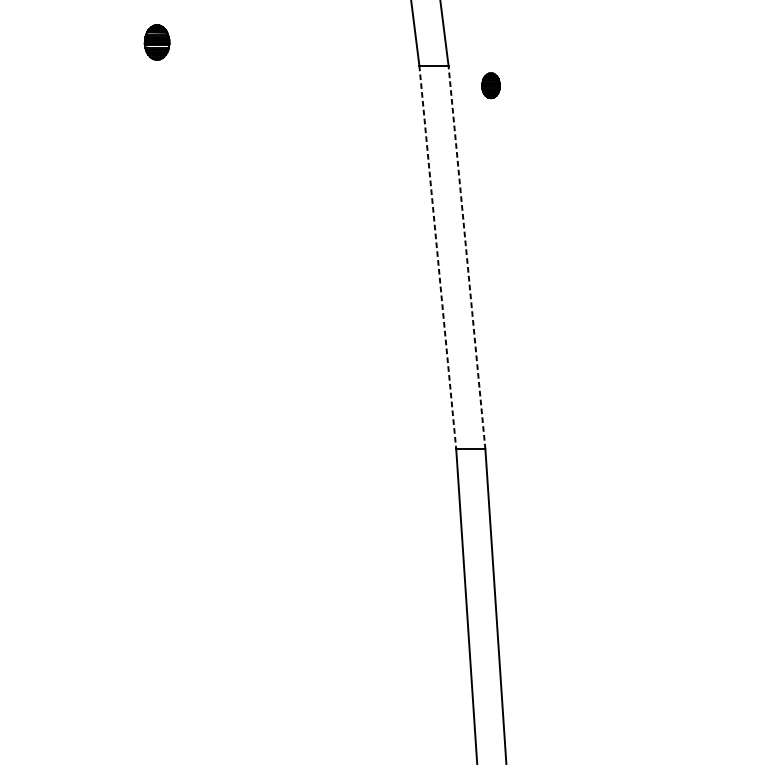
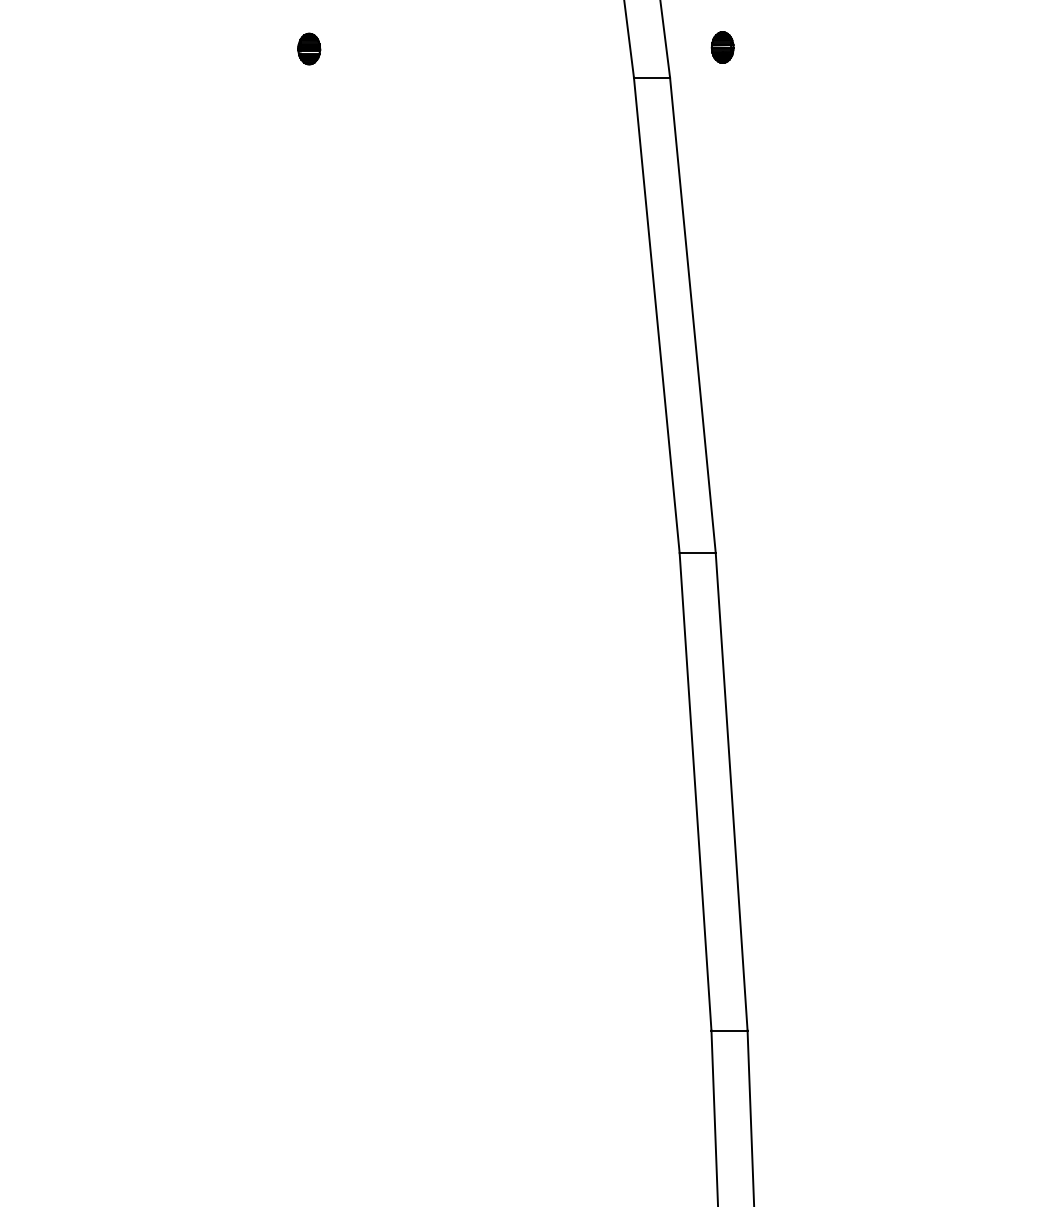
part: (157, 42) -> (309, 48), size x0.71
part: (490, 85) -> (722, 47), moved
line: (437, 257) -> (656, 315), dashed -> solid
line: (466, 257) -> (692, 315), dashed -> solid

